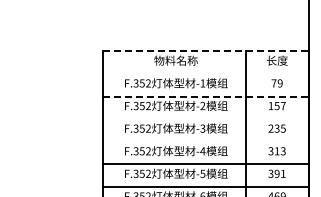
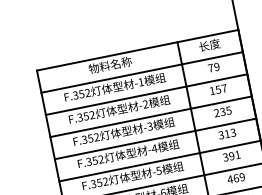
line: (205, 51) -> (137, 50), dashed -> solid
line: (205, 74) -> (141, 72), added
line: (205, 96) -> (146, 94), dashed -> solid
line: (205, 119) -> (150, 117), added
line: (205, 141) -> (155, 138), added

